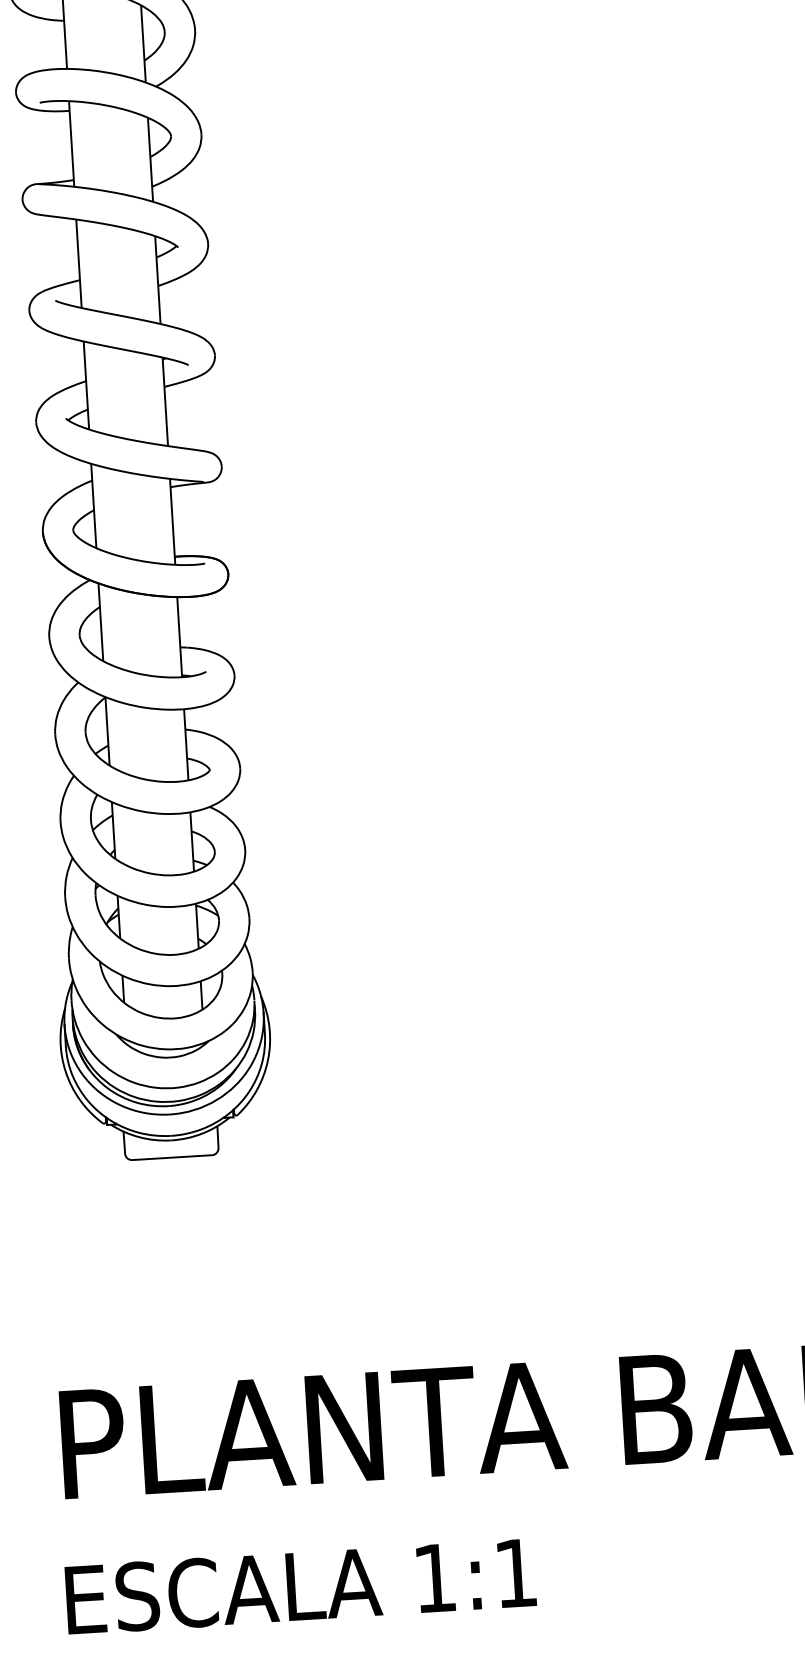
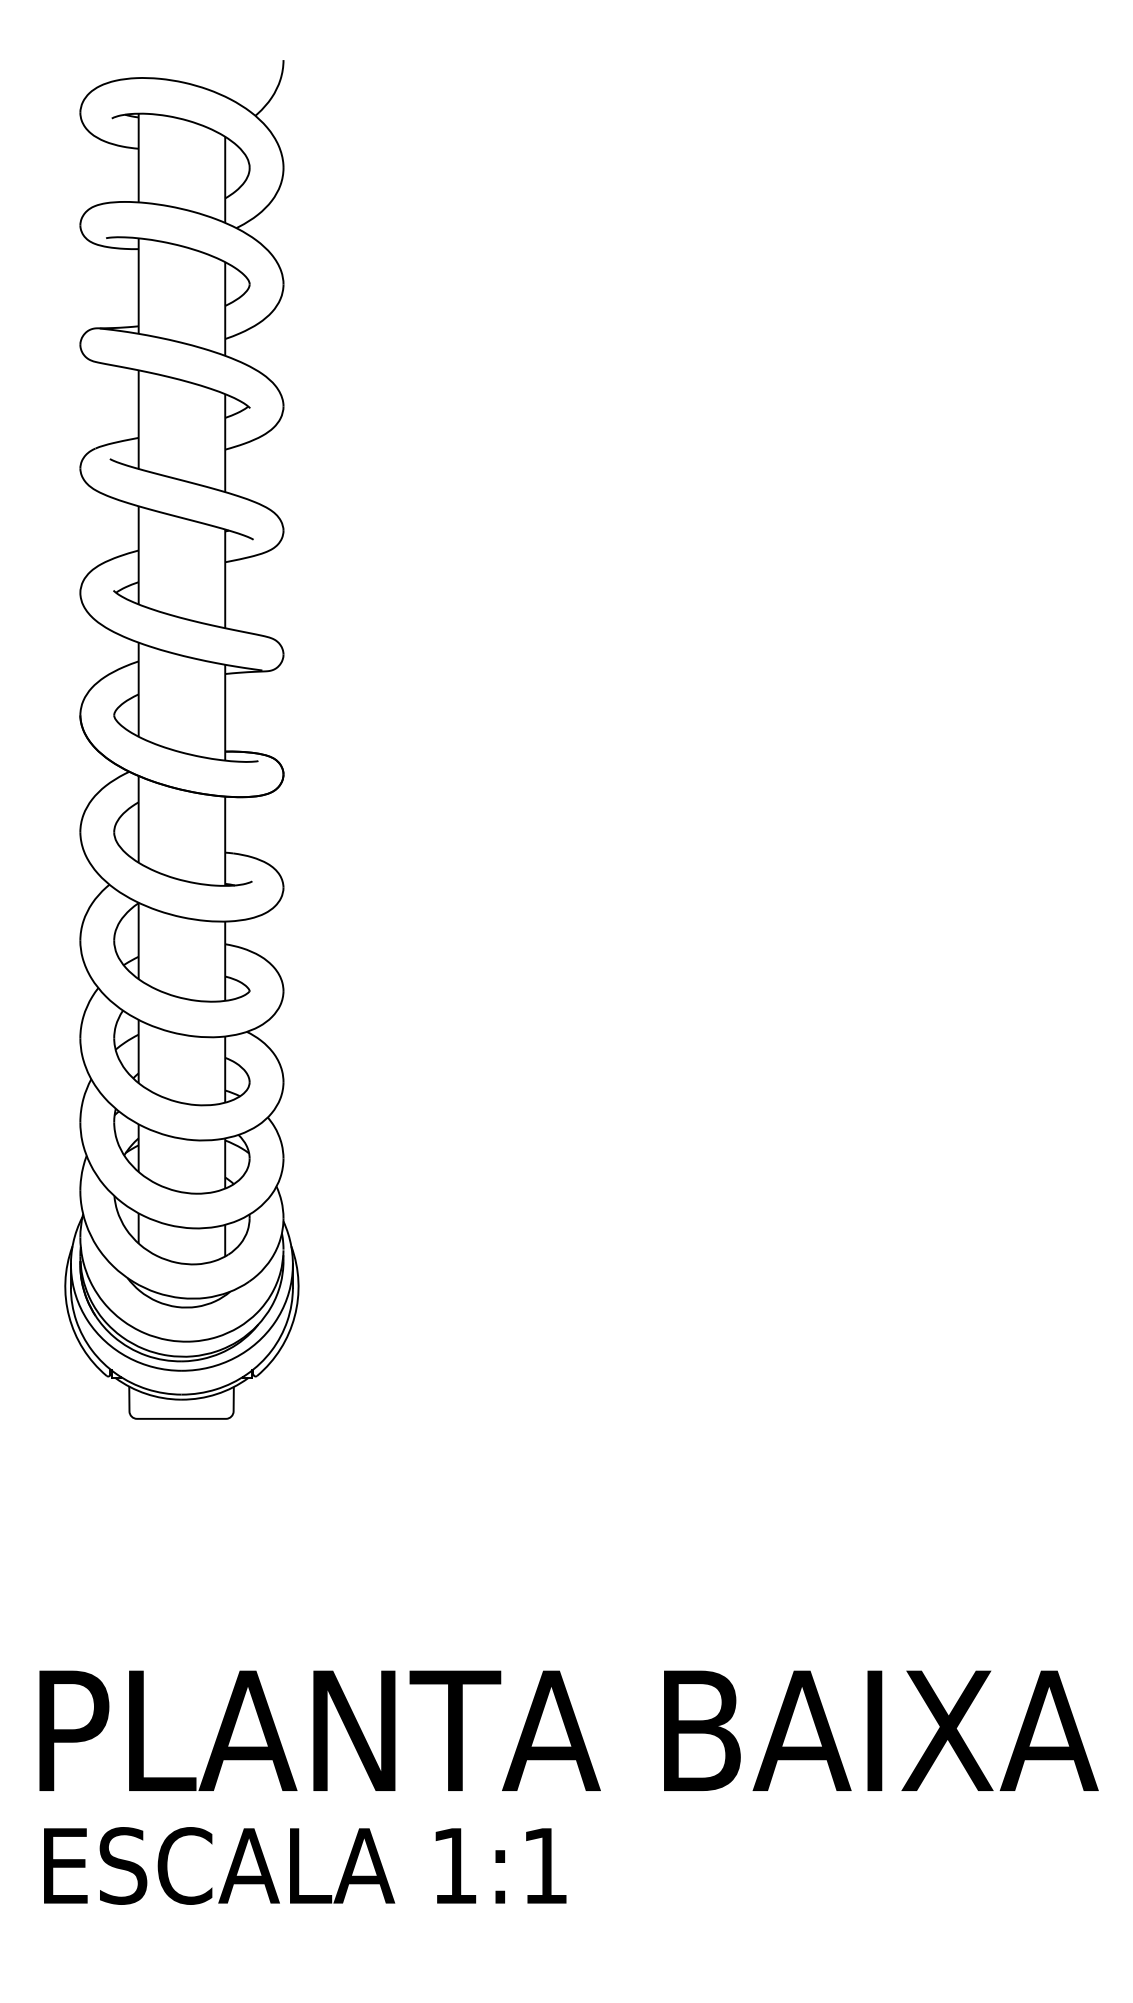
text: (301, 1586) -> (305, 1865), moved

